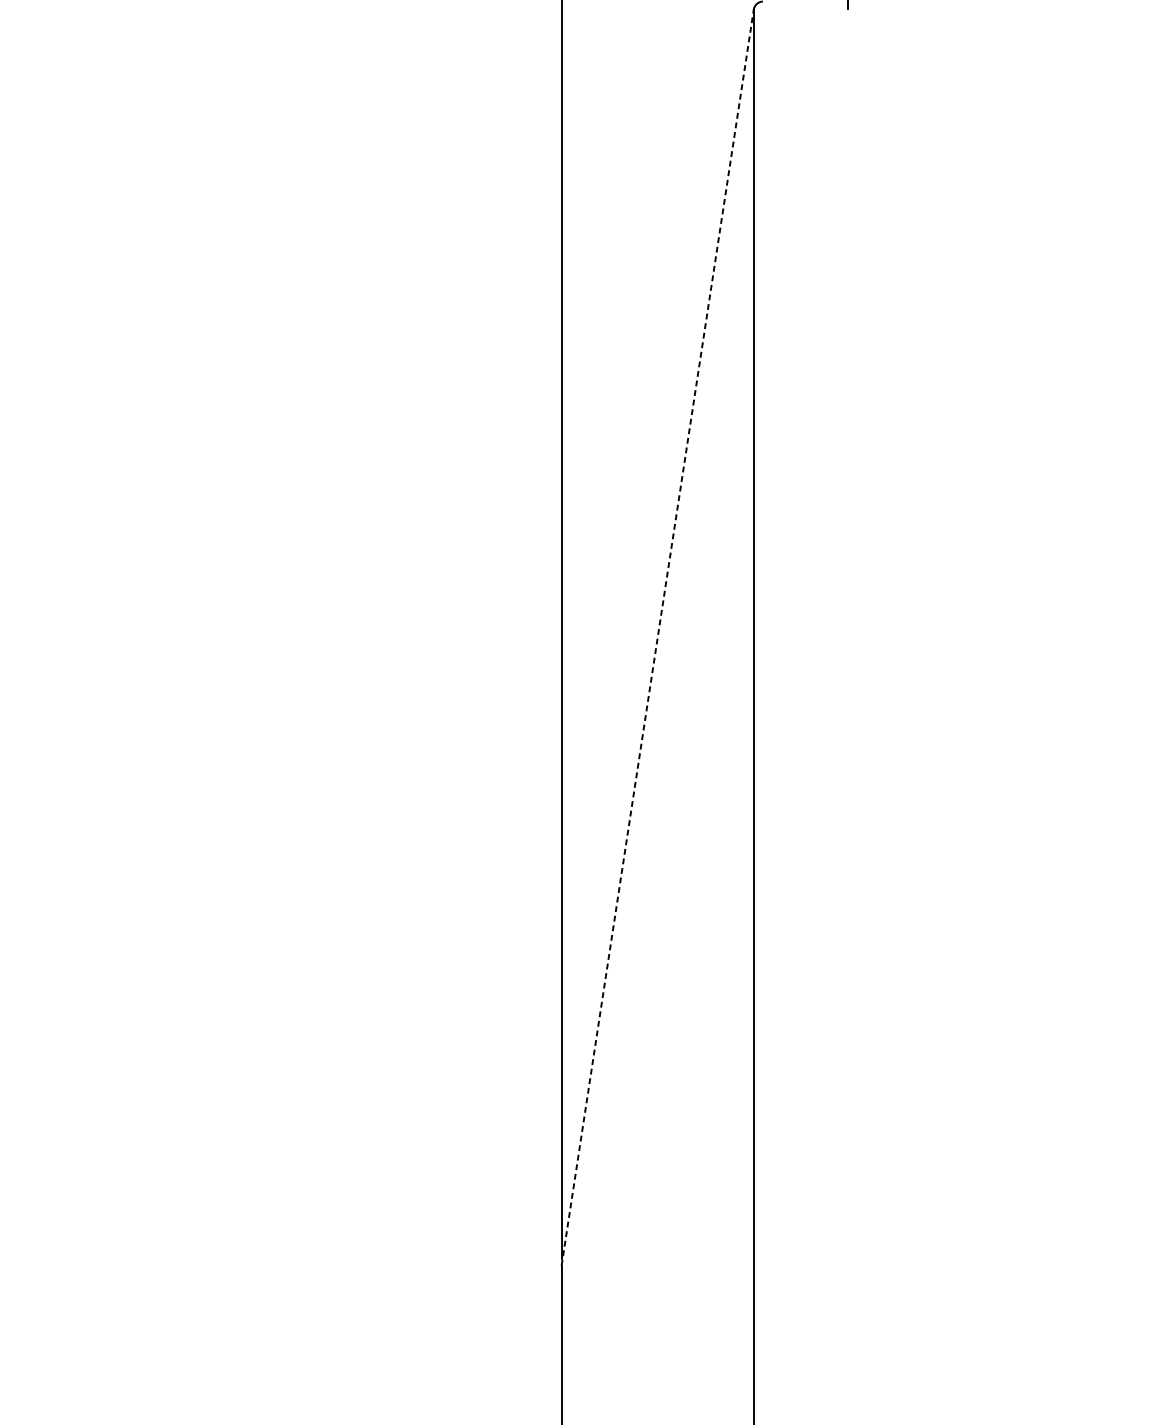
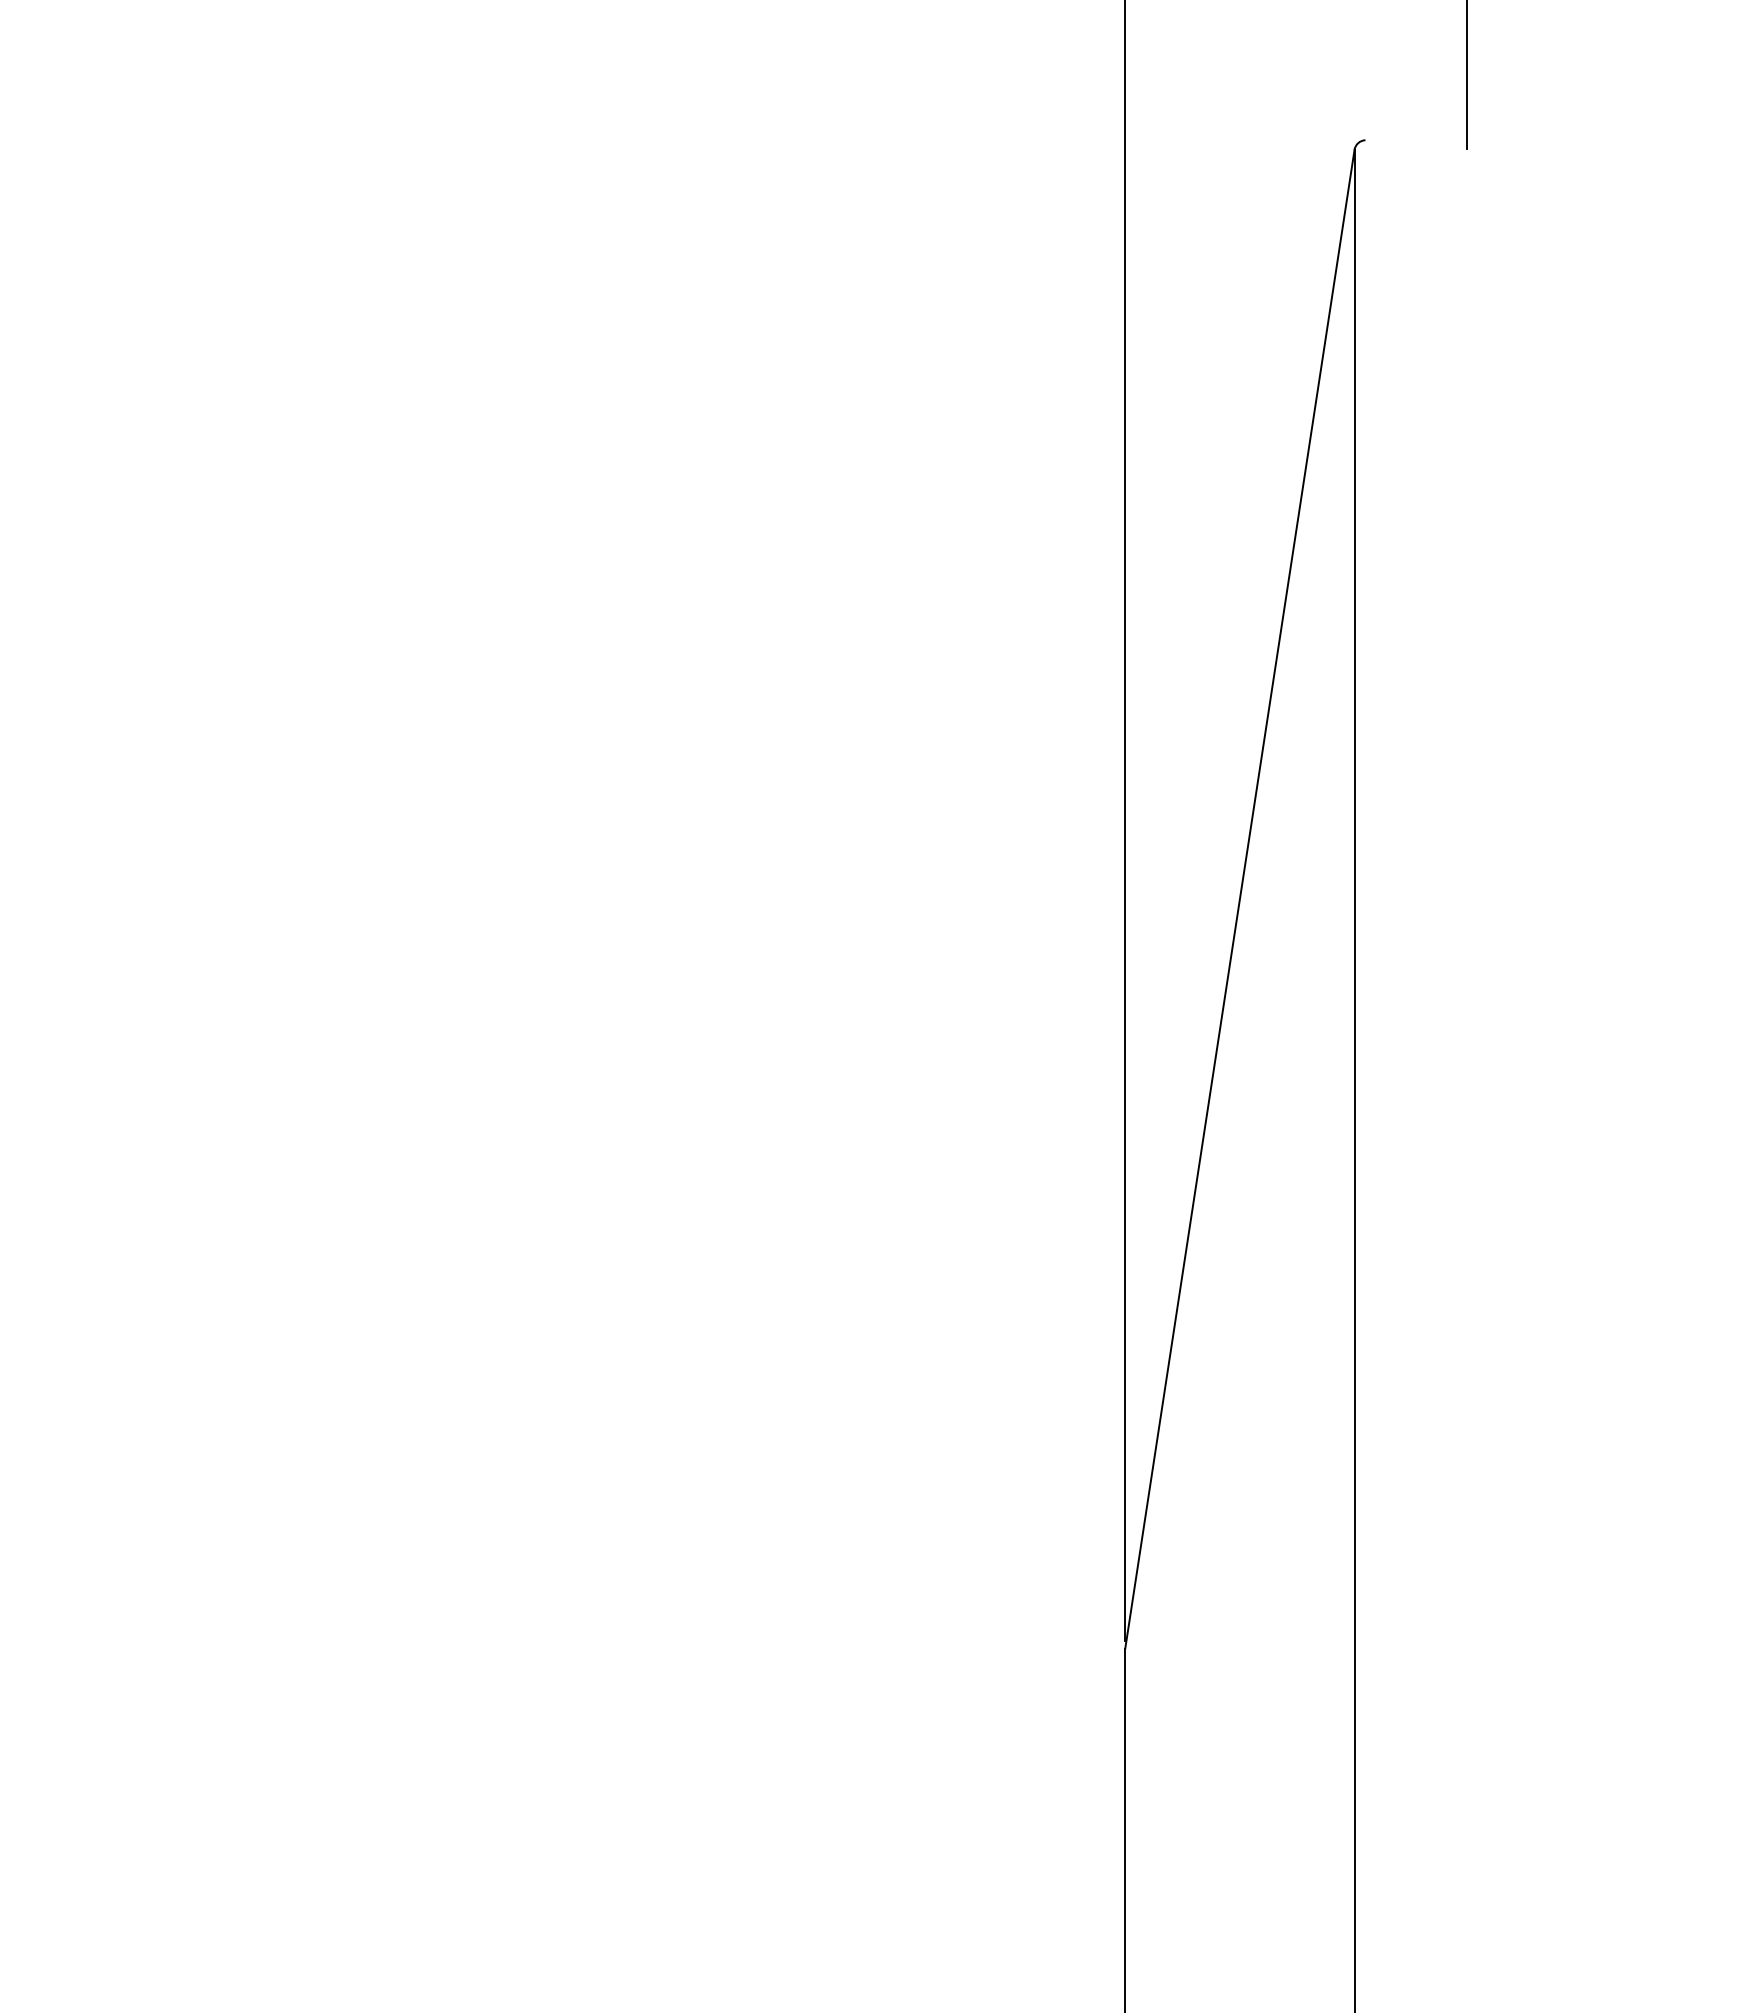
line: (657, 637) -> (1239, 898), dashed -> solid

